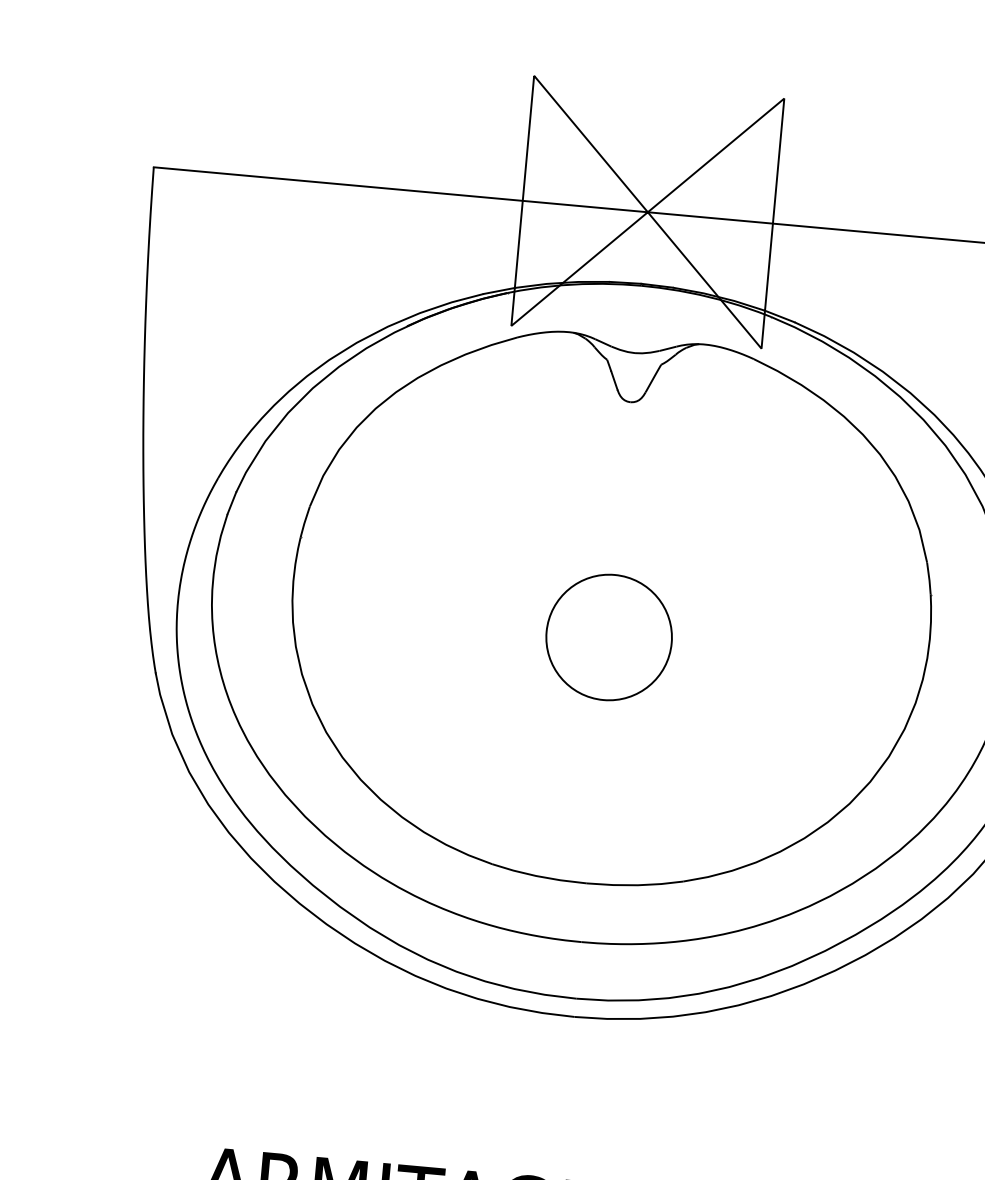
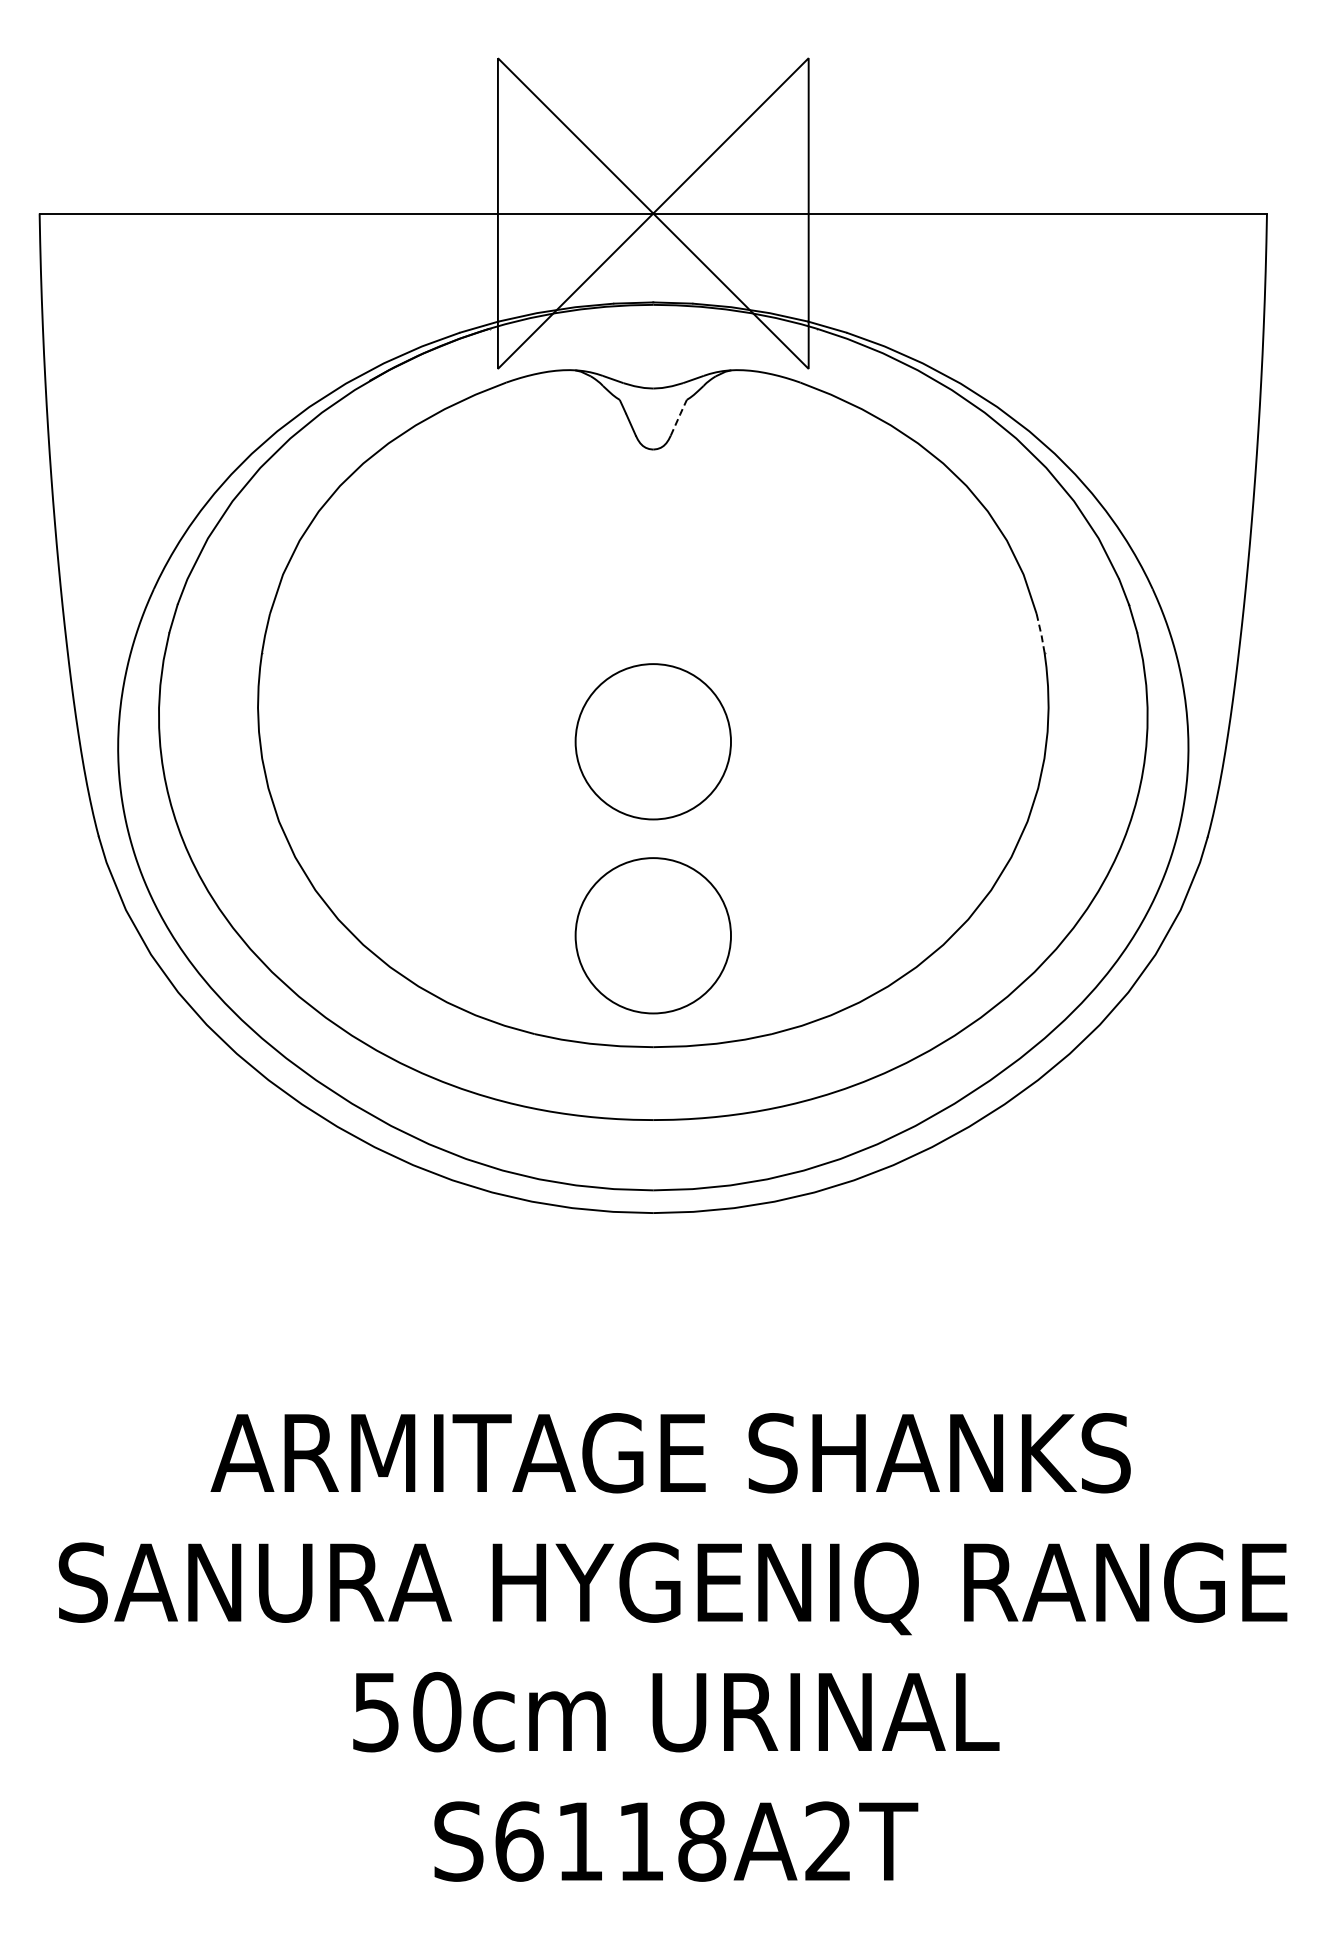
line: (654, 376) -> (679, 415), solid -> dashed
line: (929, 578) -> (1041, 633), solid -> dashed
circle: (594, 793) -> (652, 935), added

